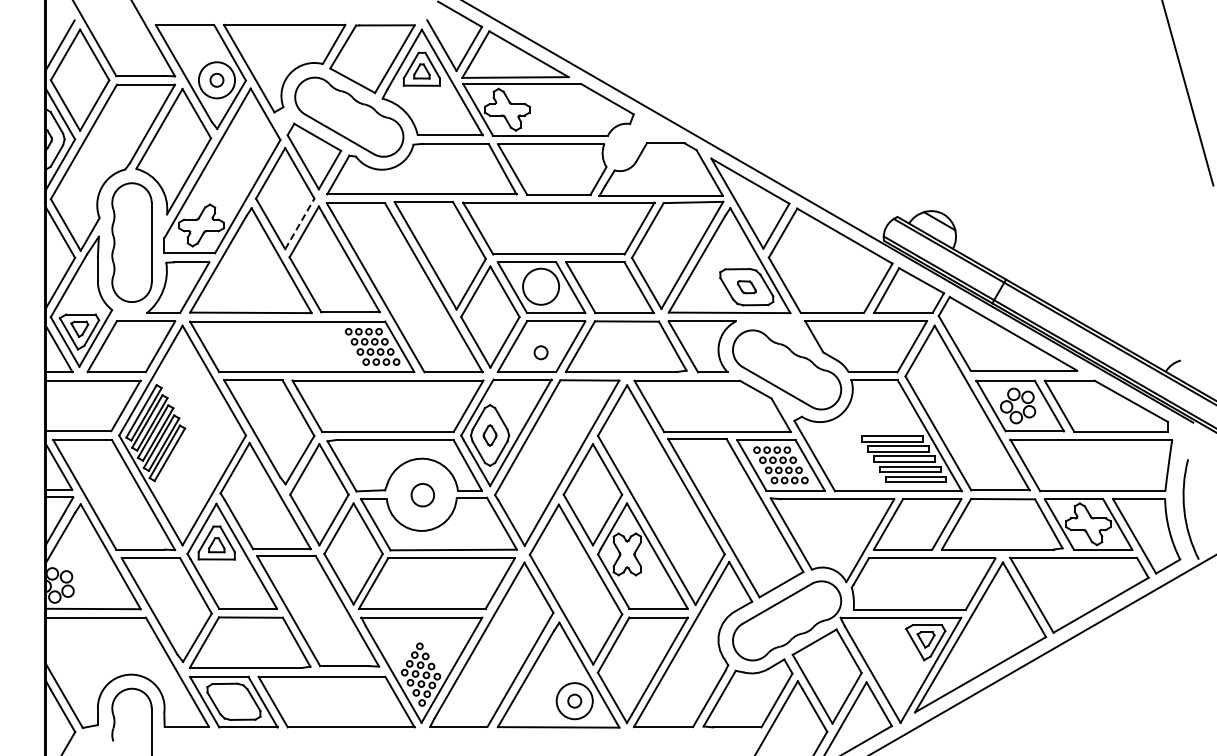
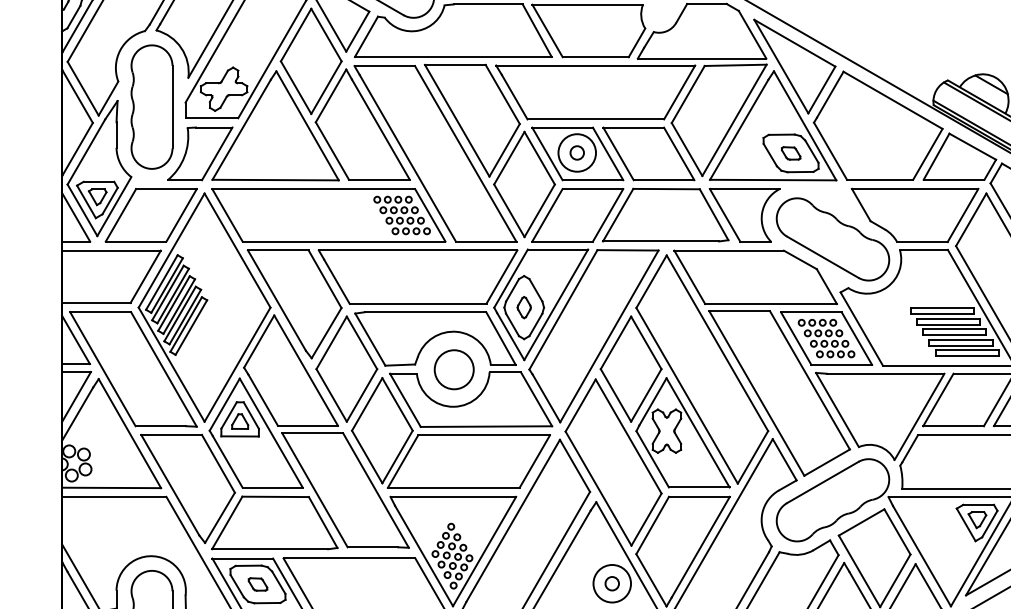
line: (300, 223) -> (327, 87), dashed -> solid
circle: (540, 352) -> (576, 152), moved
circle: (422, 494) -> (453, 368), size x1.67
part: (233, 701) -> (257, 584), added

